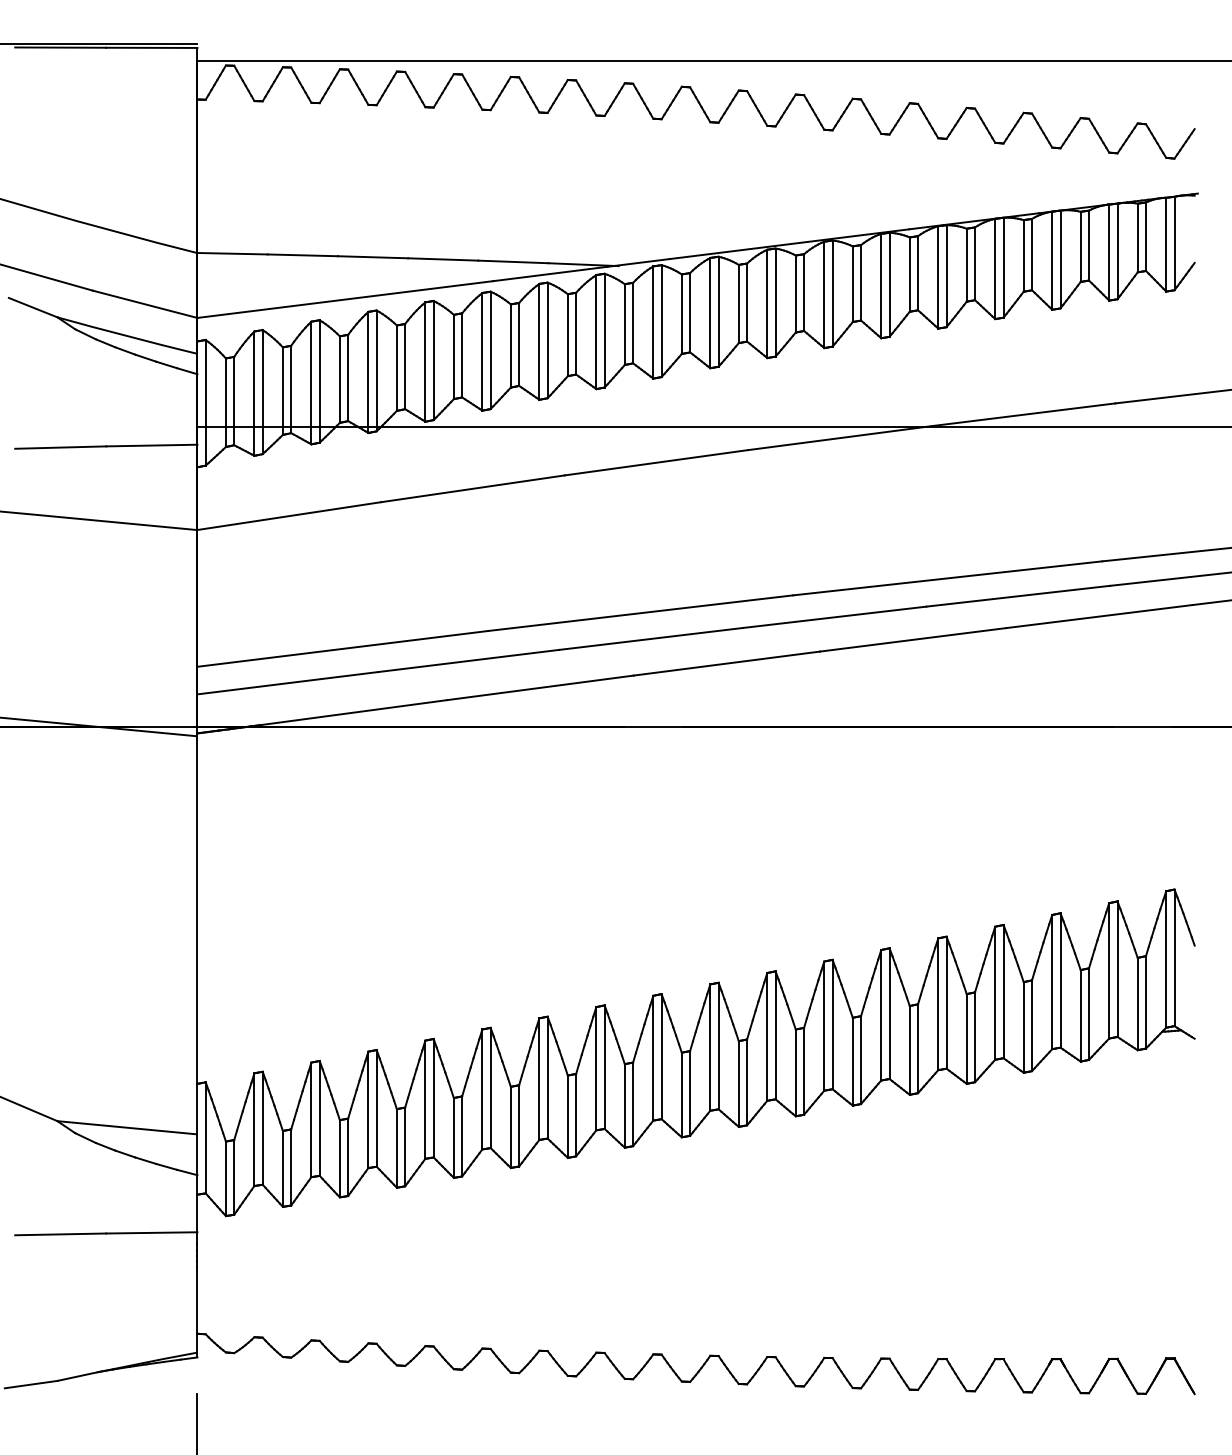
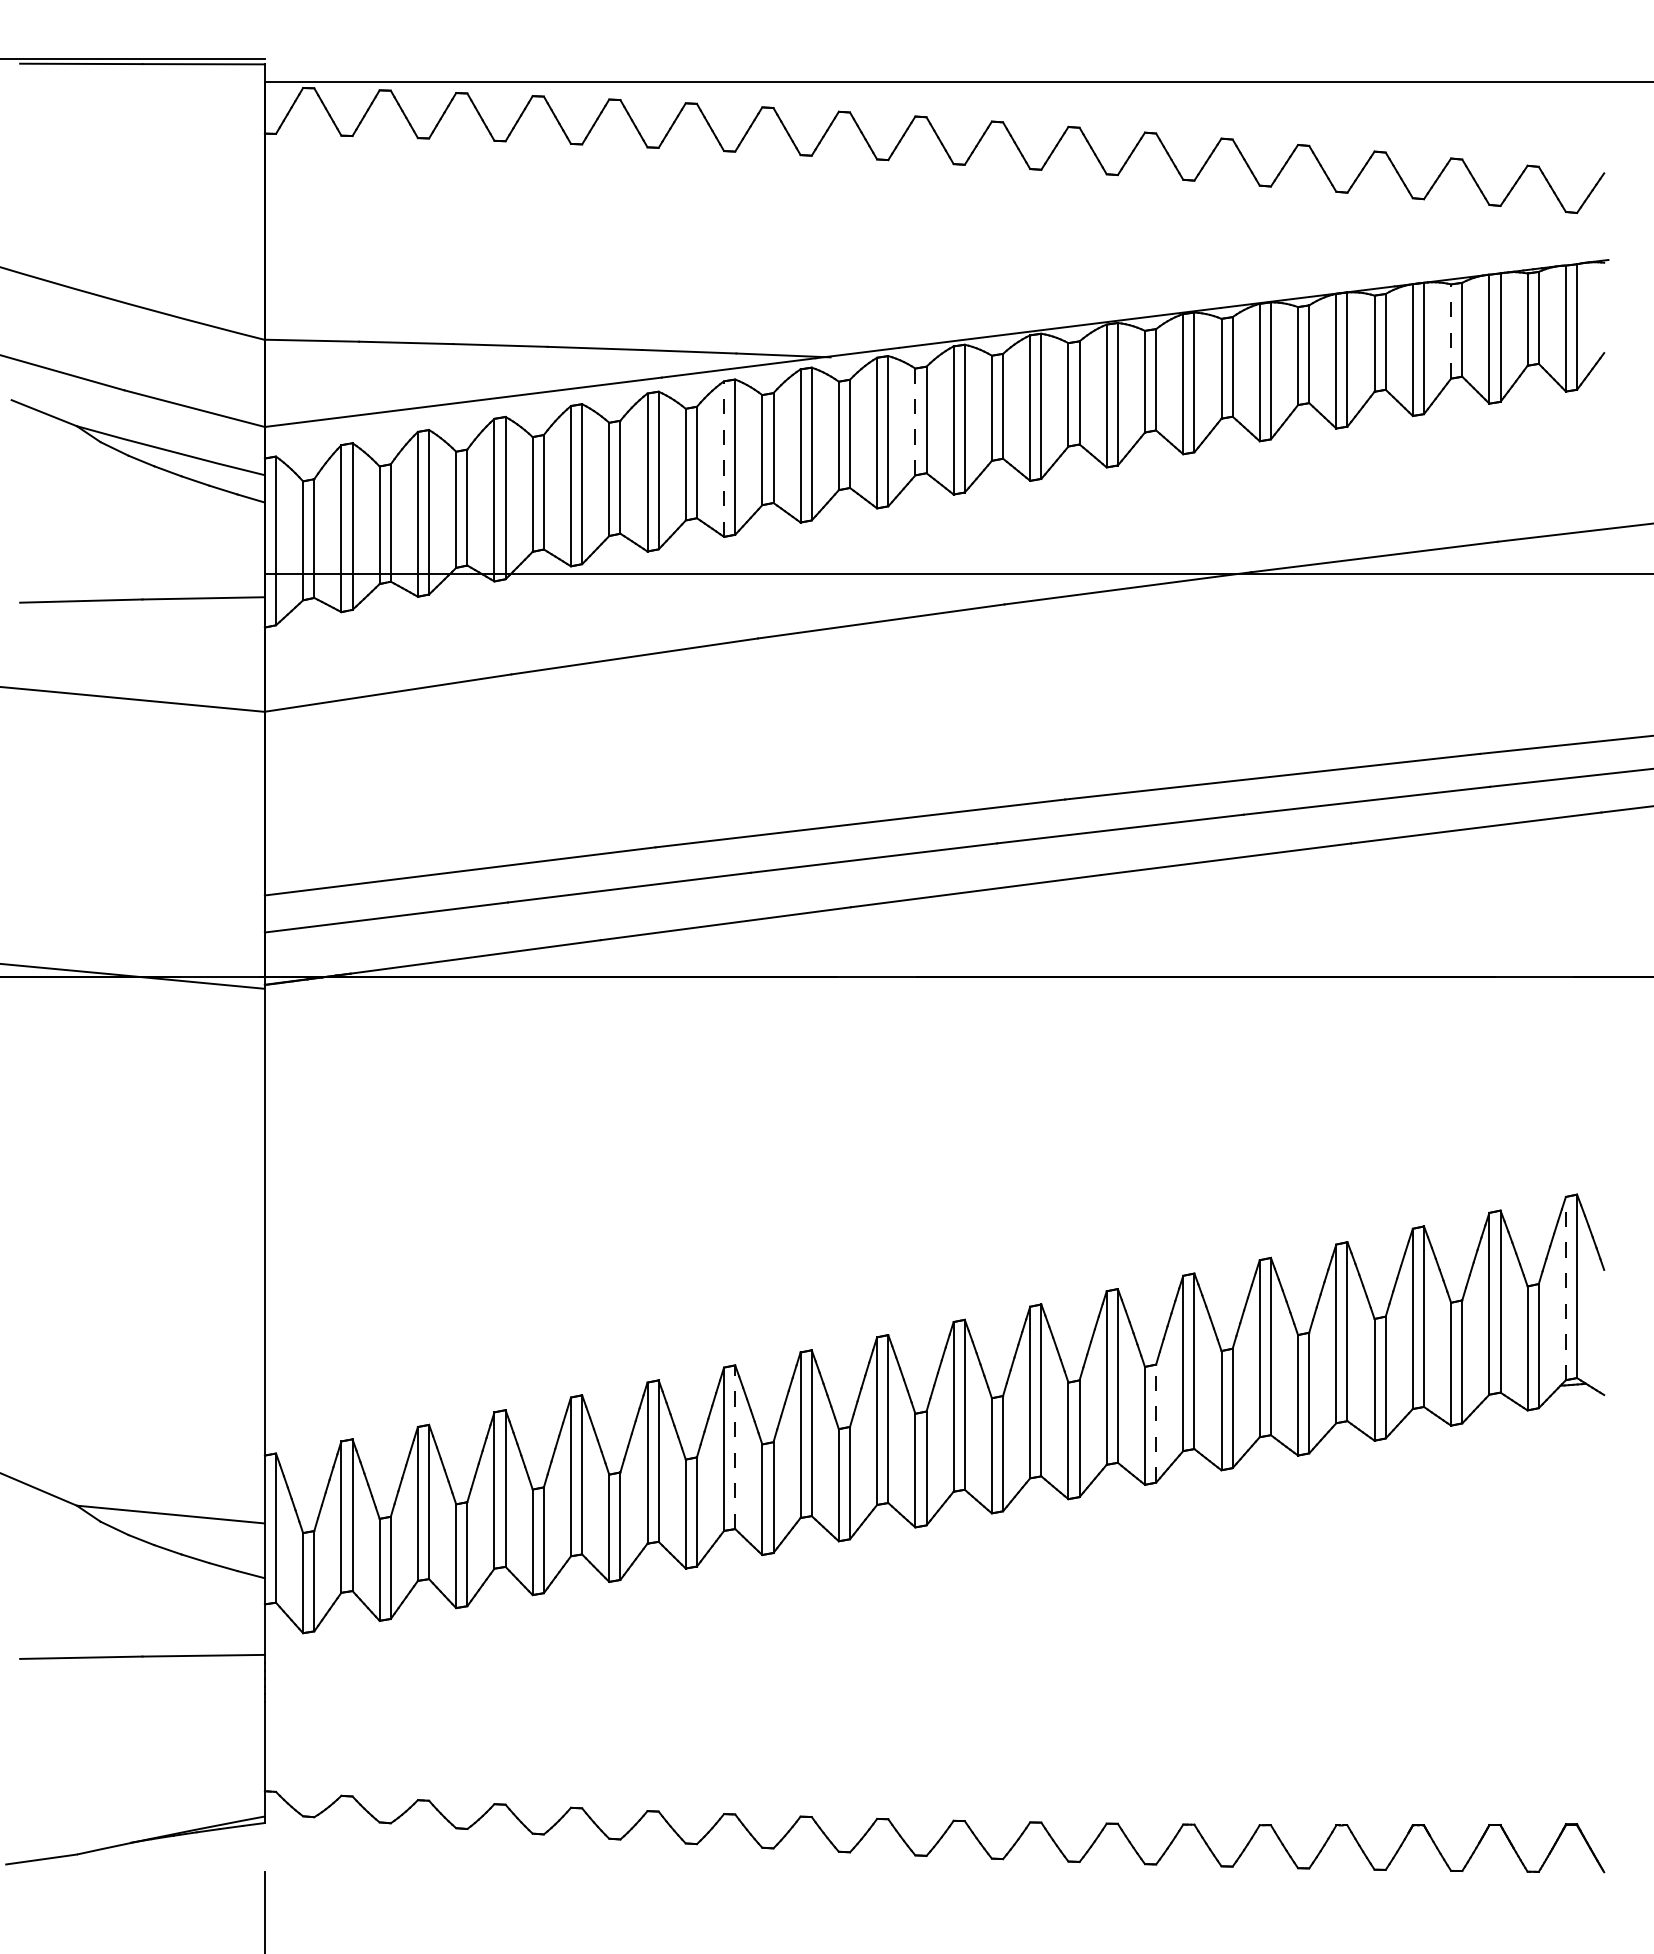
line: (1081, 246) -> (1451, 331), solid -> dashed
line: (681, 313) -> (915, 421), solid -> dashed
line: (539, 342) -> (724, 459), solid -> dashed
line: (1165, 959) -> (1565, 1288), solid -> dashed
line: (861, 1059) -> (1156, 1423), solid -> dashed
line: (547, 1077) -> (735, 1447), solid -> dashed

